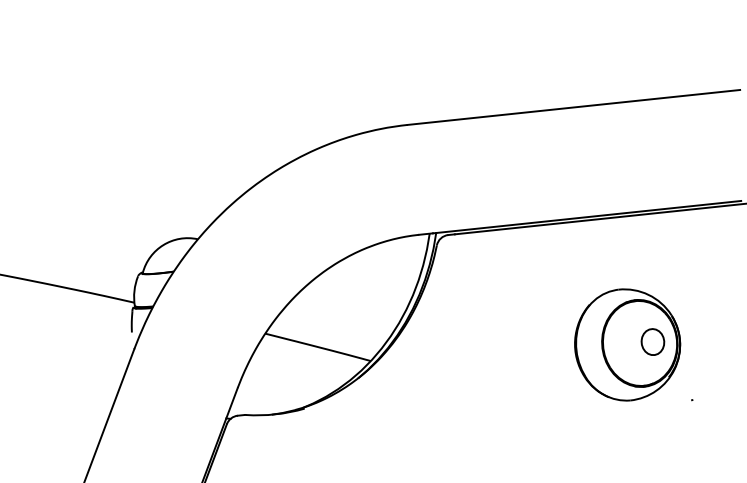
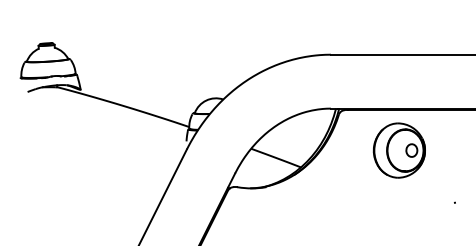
part: (625, 344) -> (398, 150), moved

